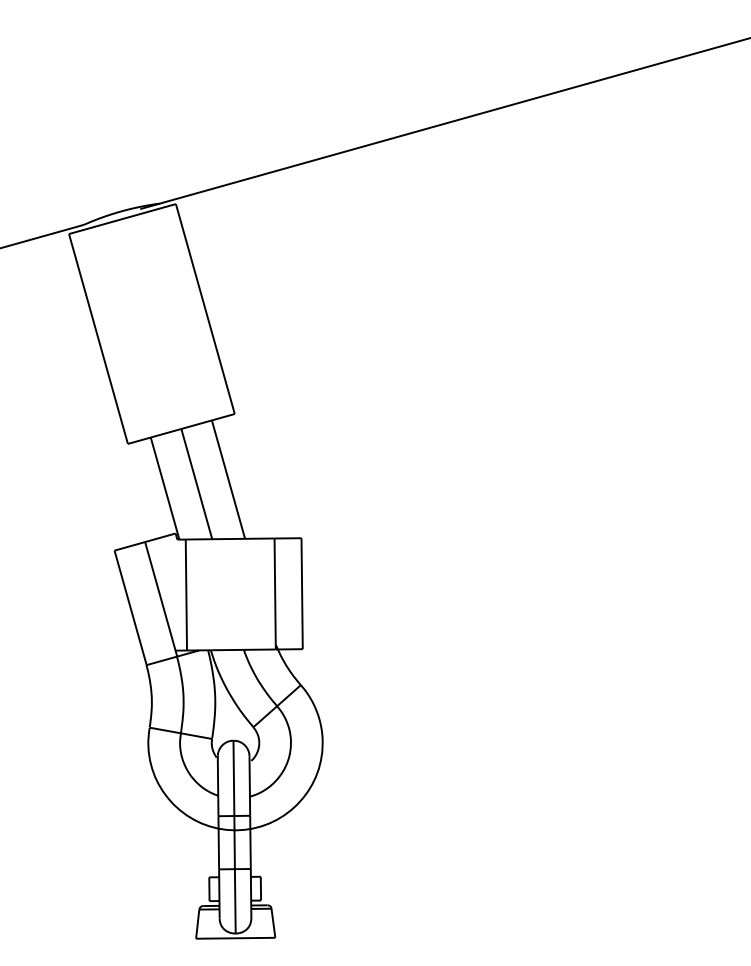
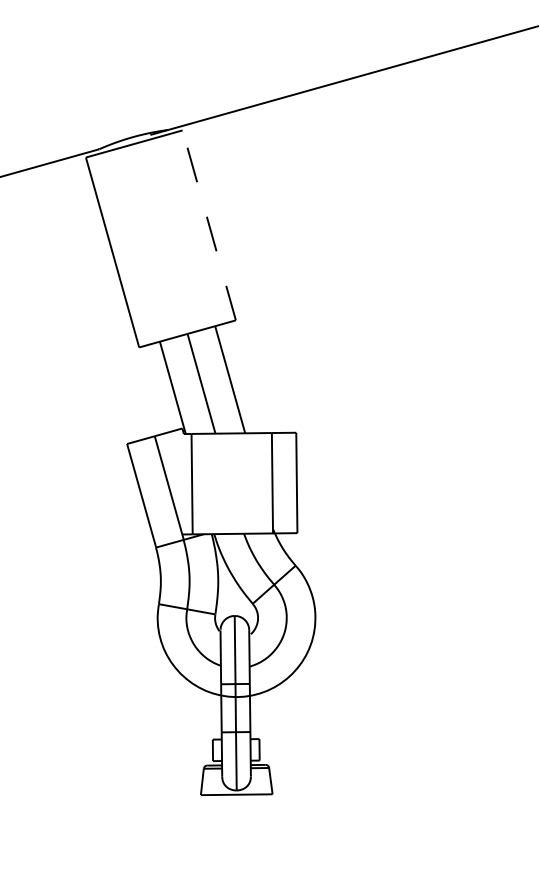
line: (205, 308) -> (209, 224), solid -> dashed

